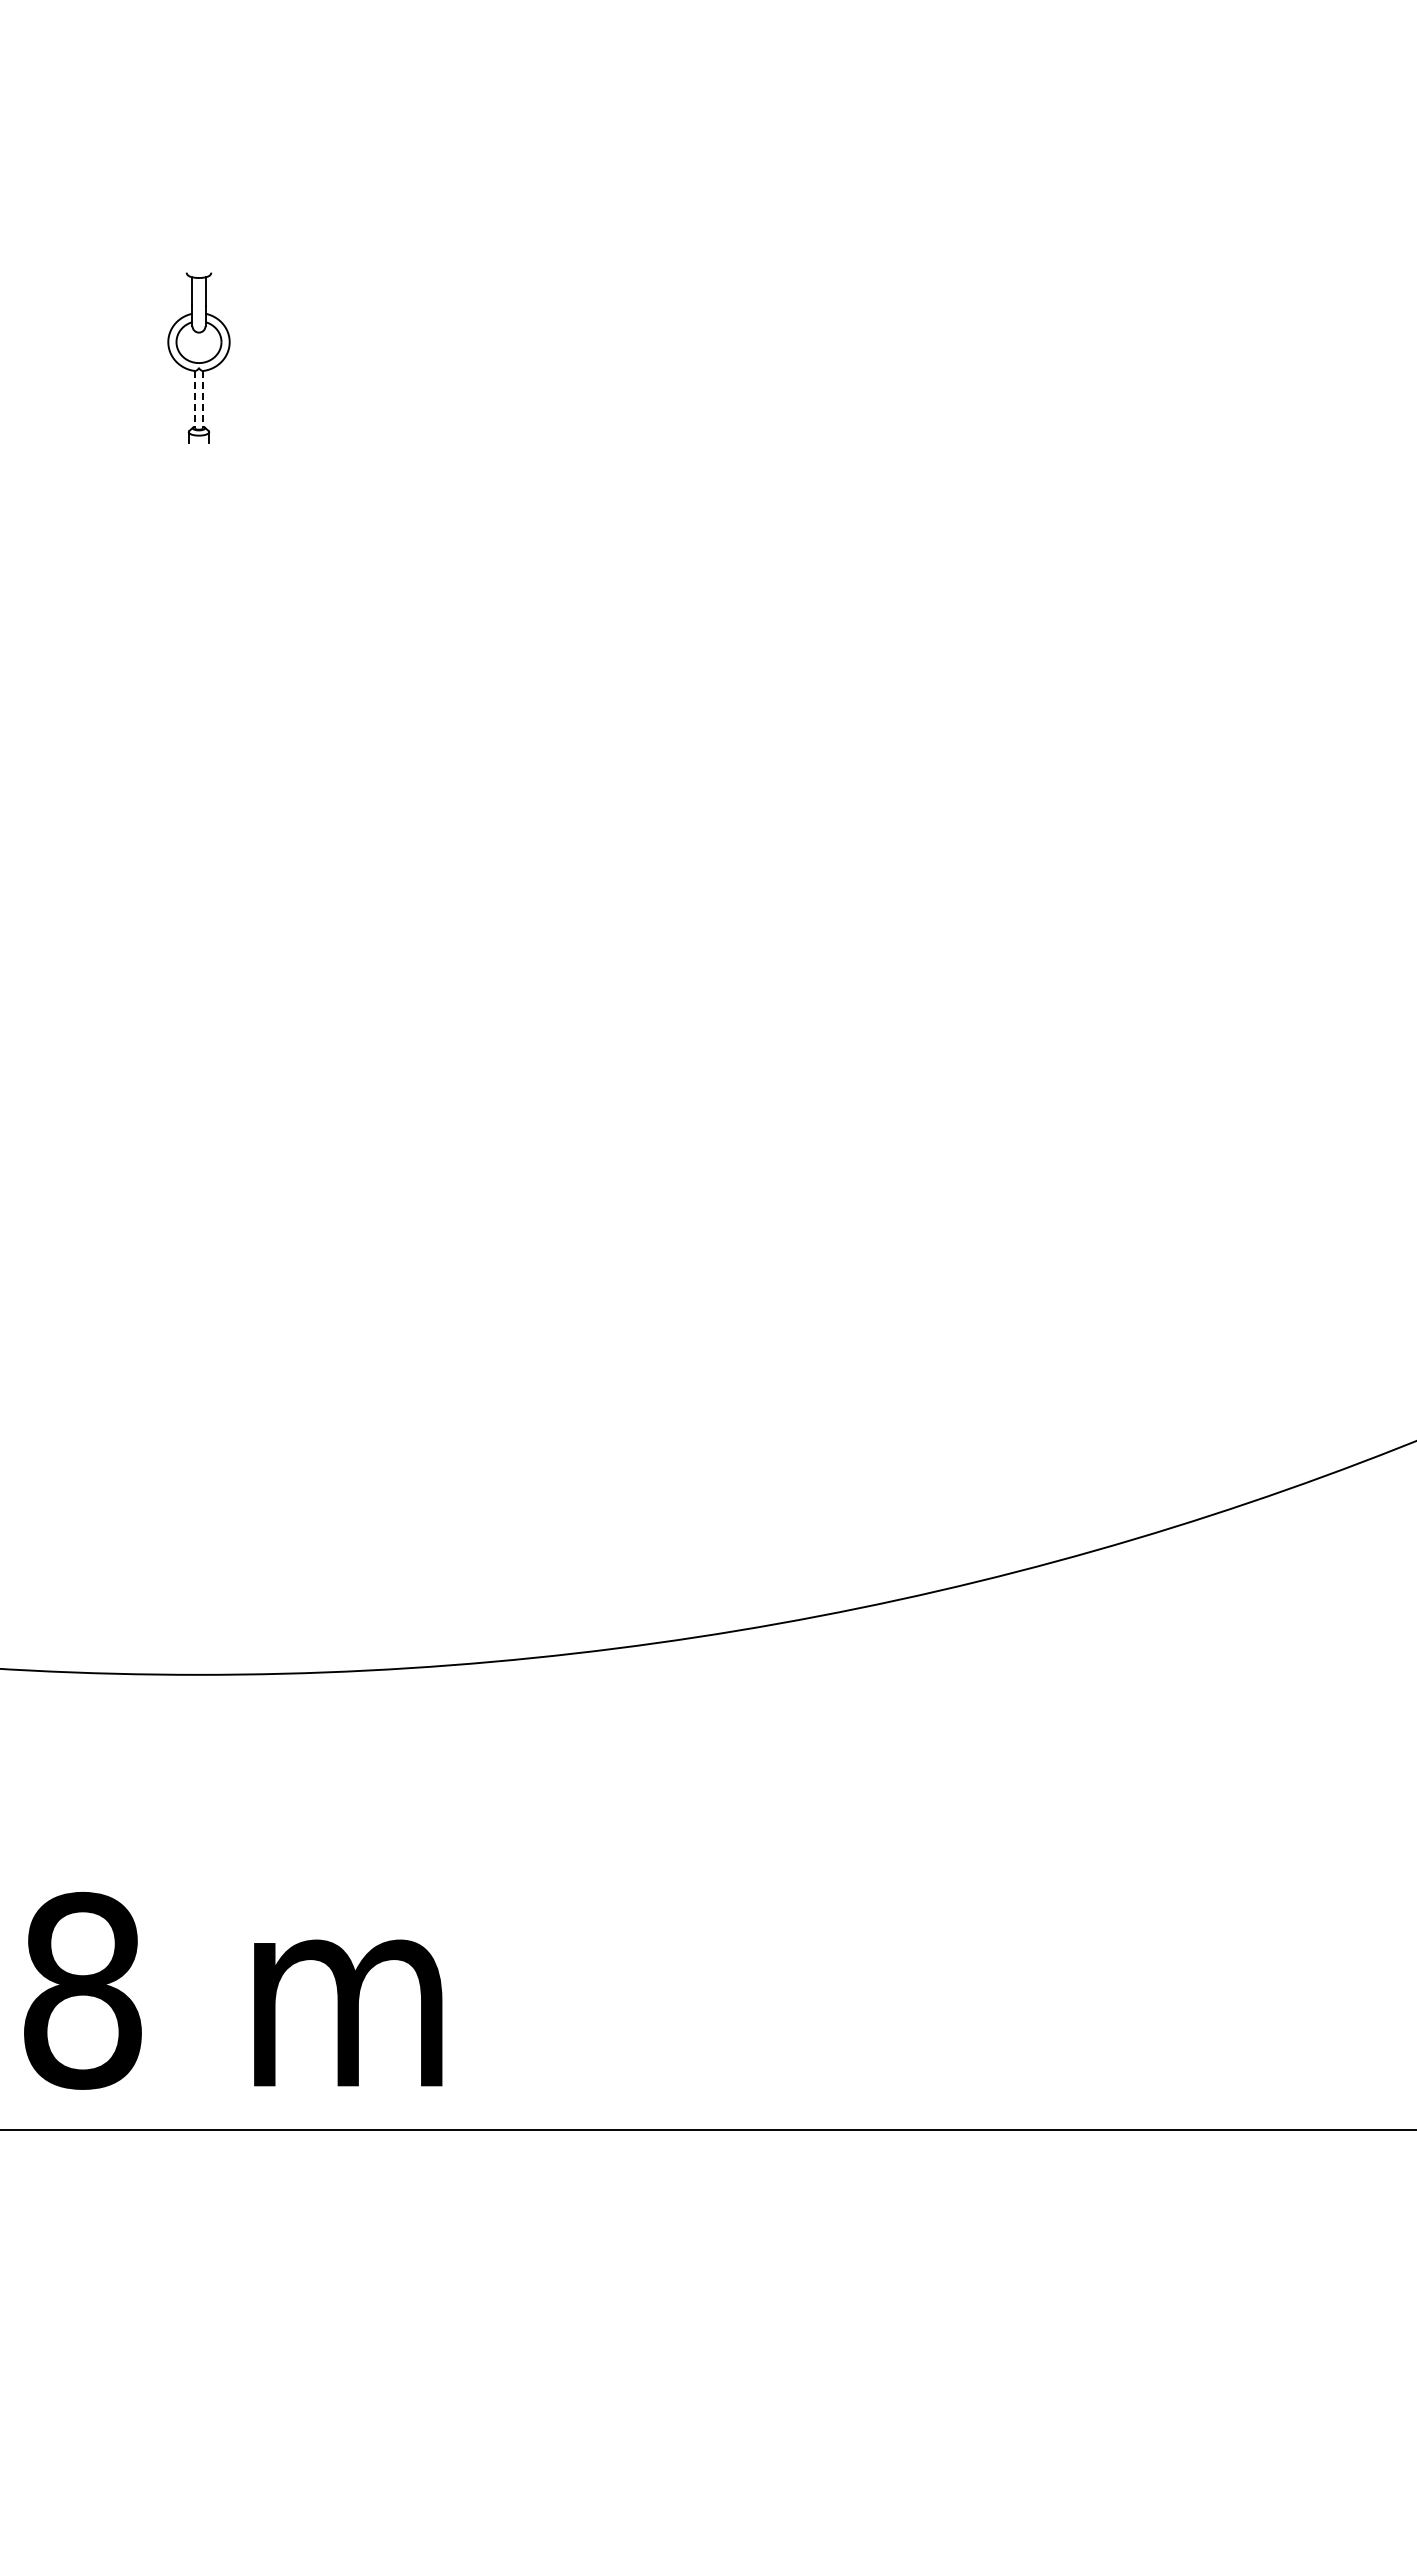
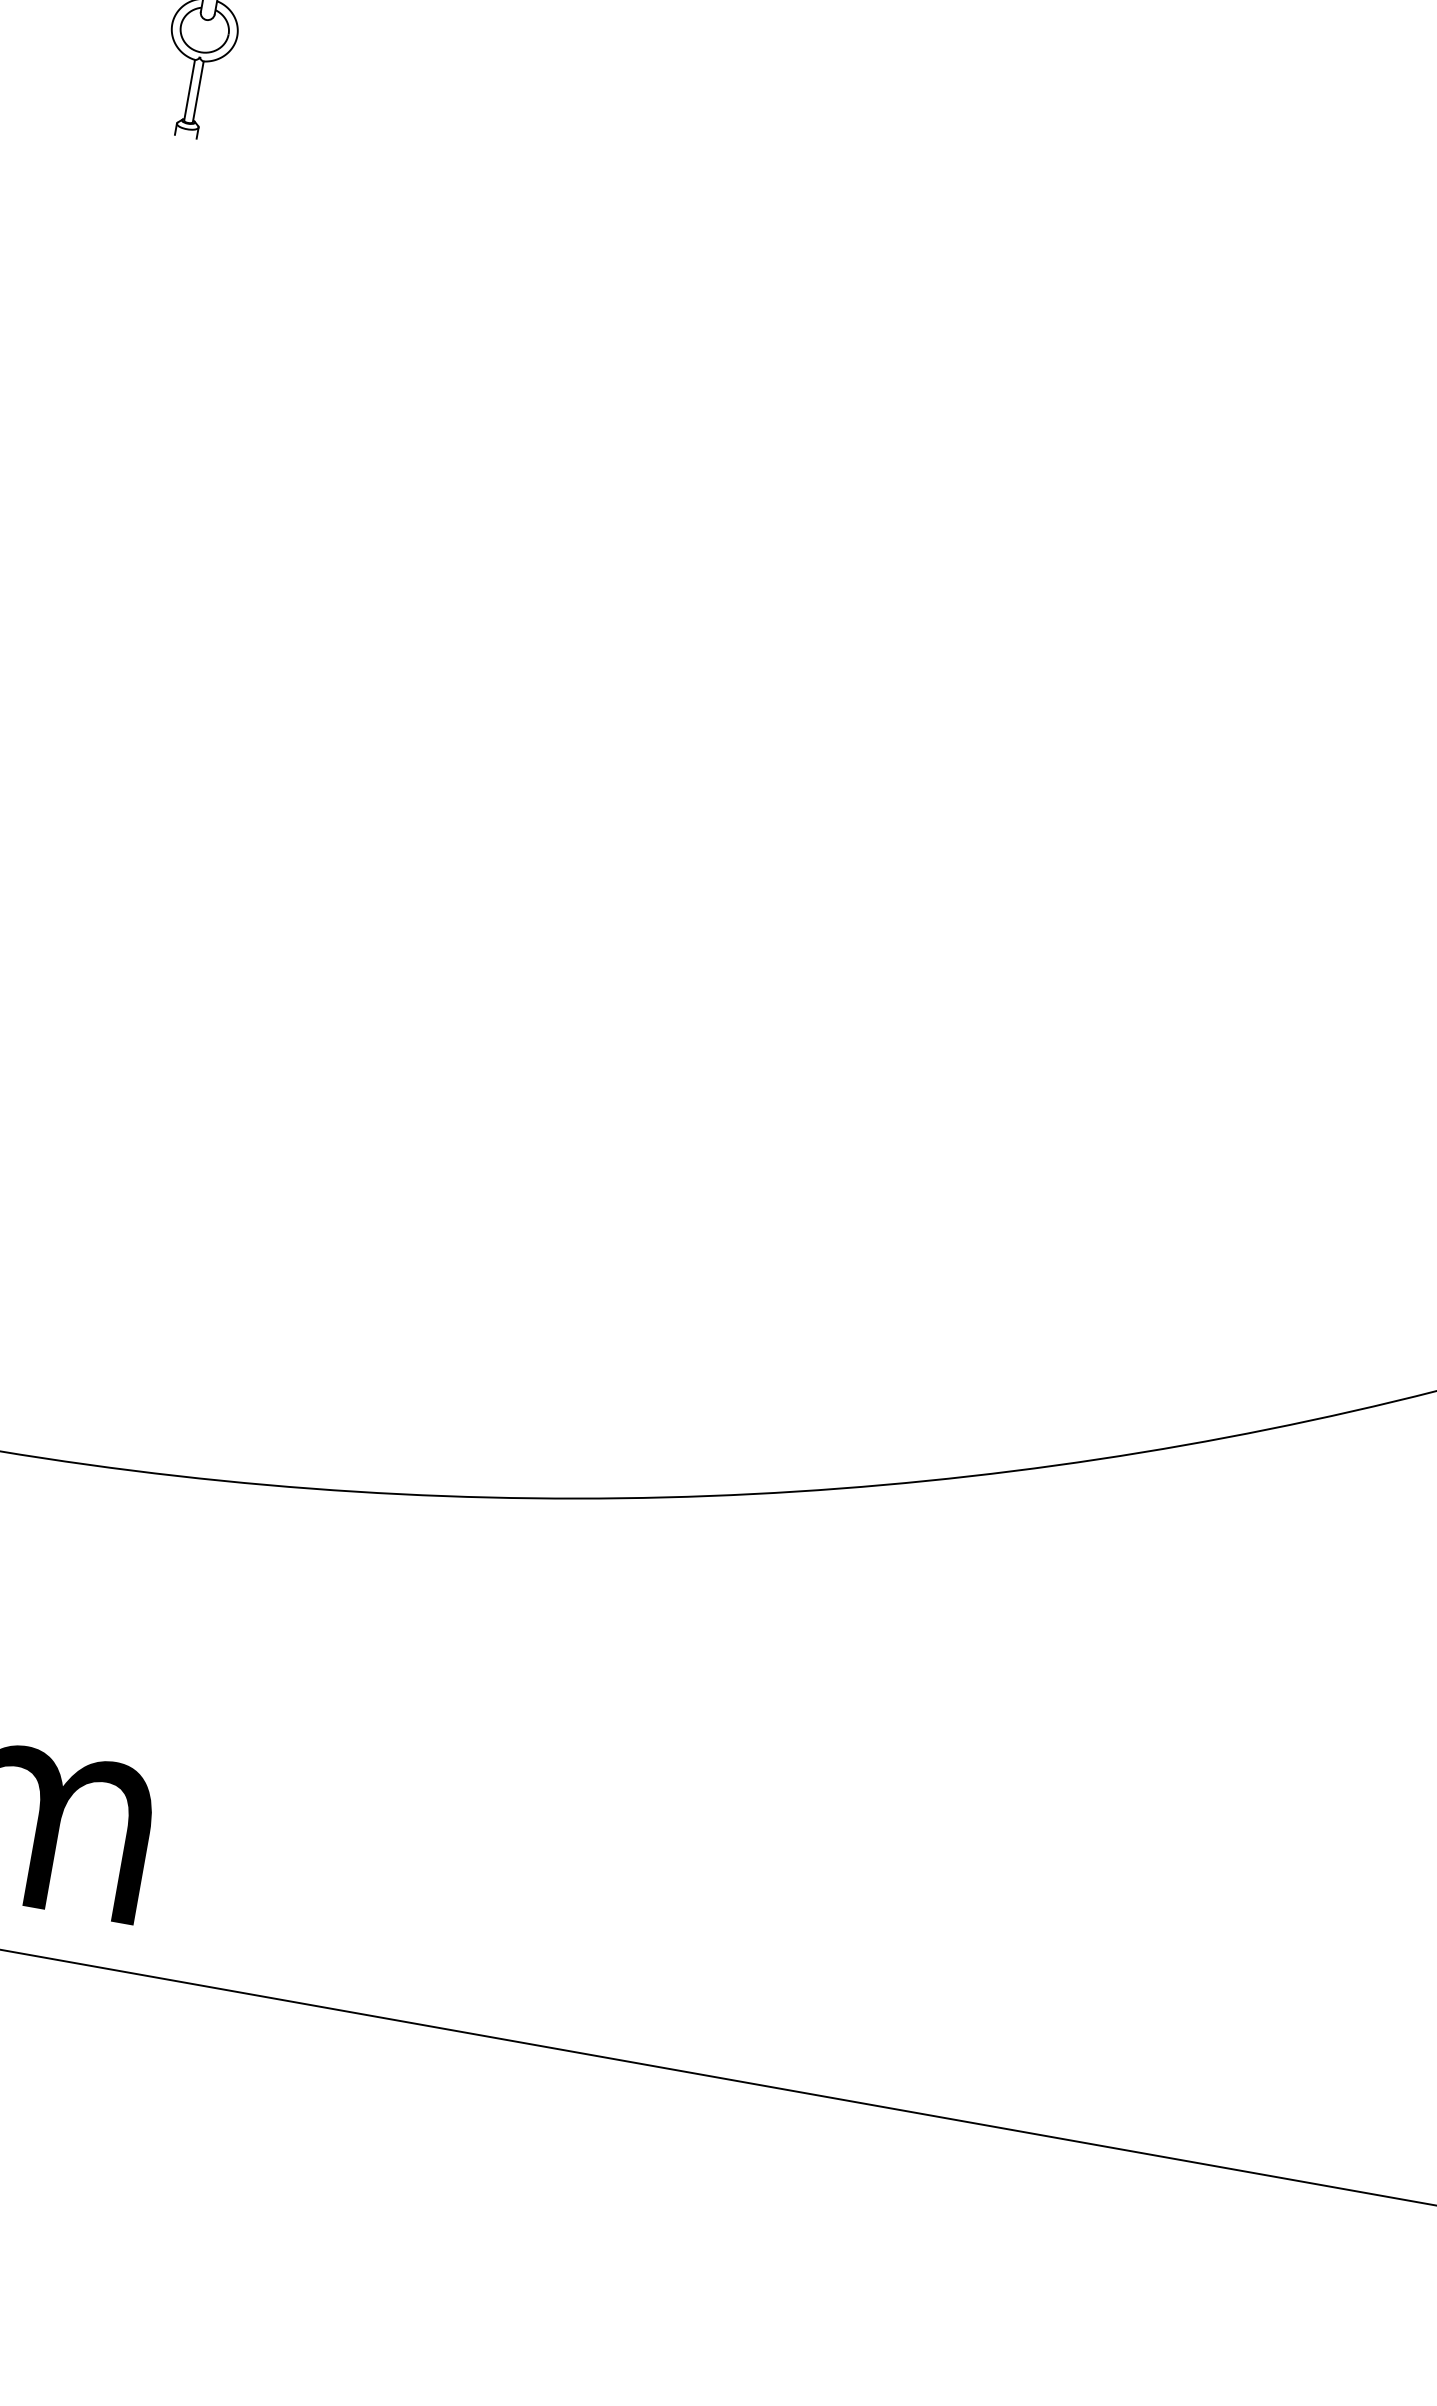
line: (194, 399) -> (189, 90), dashed -> solid
line: (203, 399) -> (198, 91), dashed -> solid

